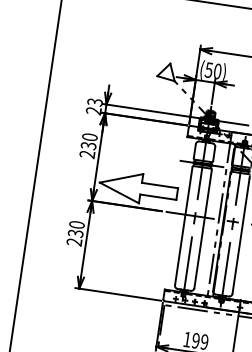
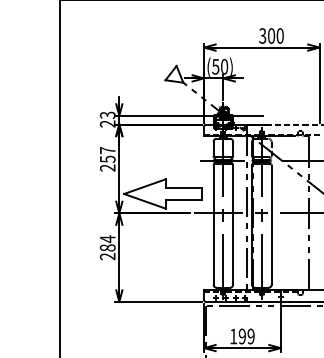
text: (89, 141) -> (107, 154), 230 -> 257
text: (76, 229) -> (107, 243), 230 -> 284

